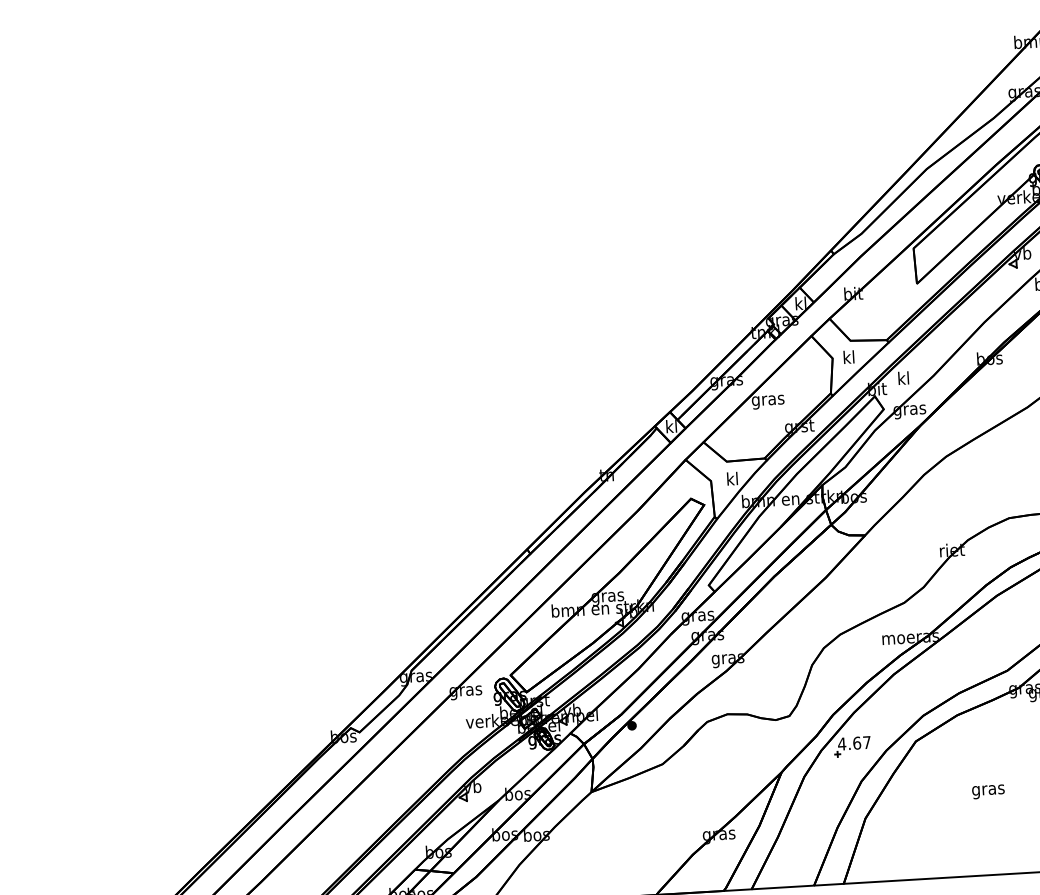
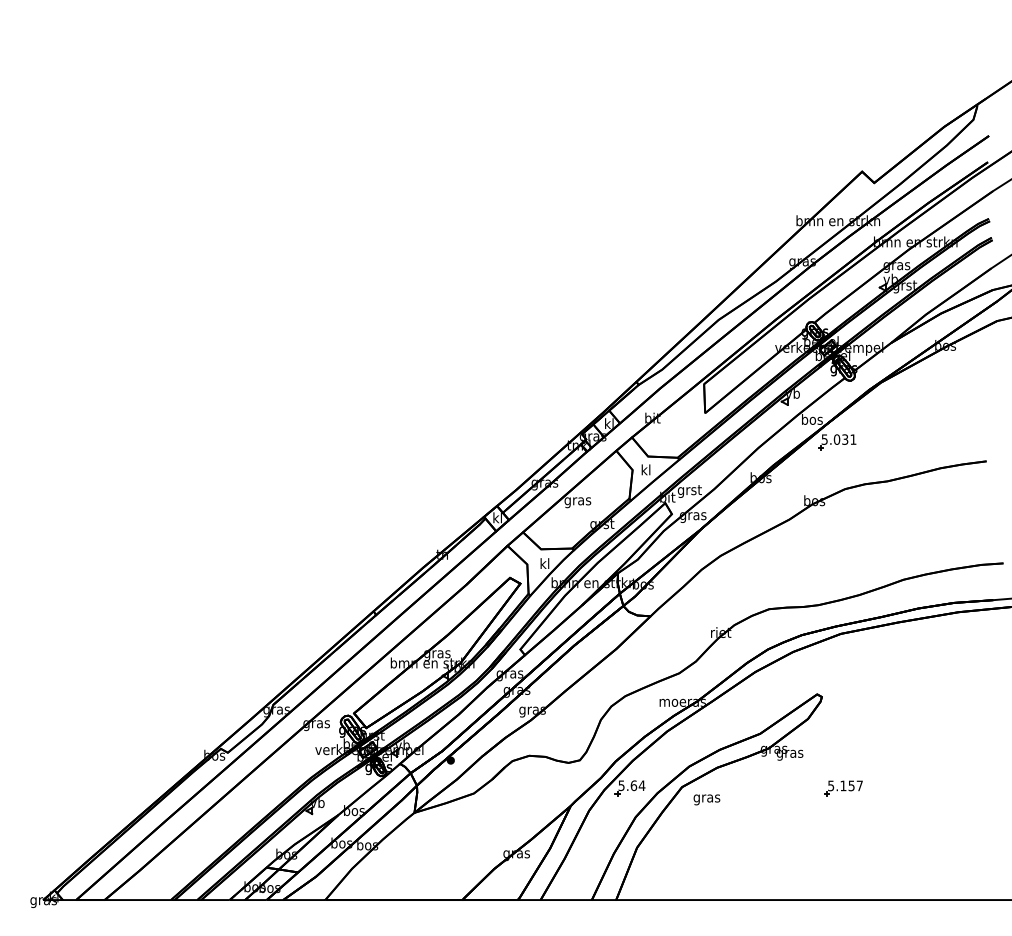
text: (903, 379) -> (689, 490), kl -> grst
text: (854, 743) -> (631, 785), 4.67 -> 5.64
text: (987, 791) -> (706, 799), moved

